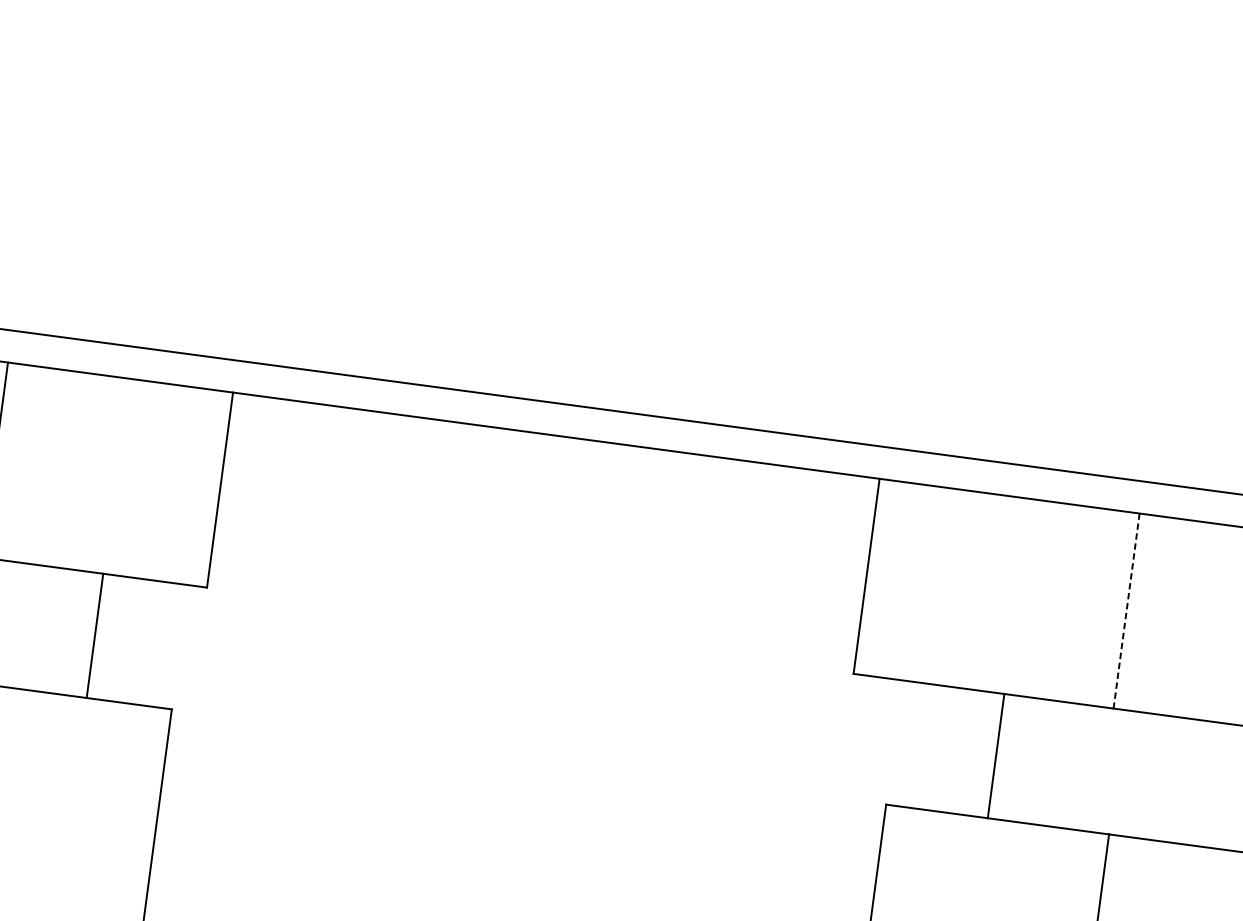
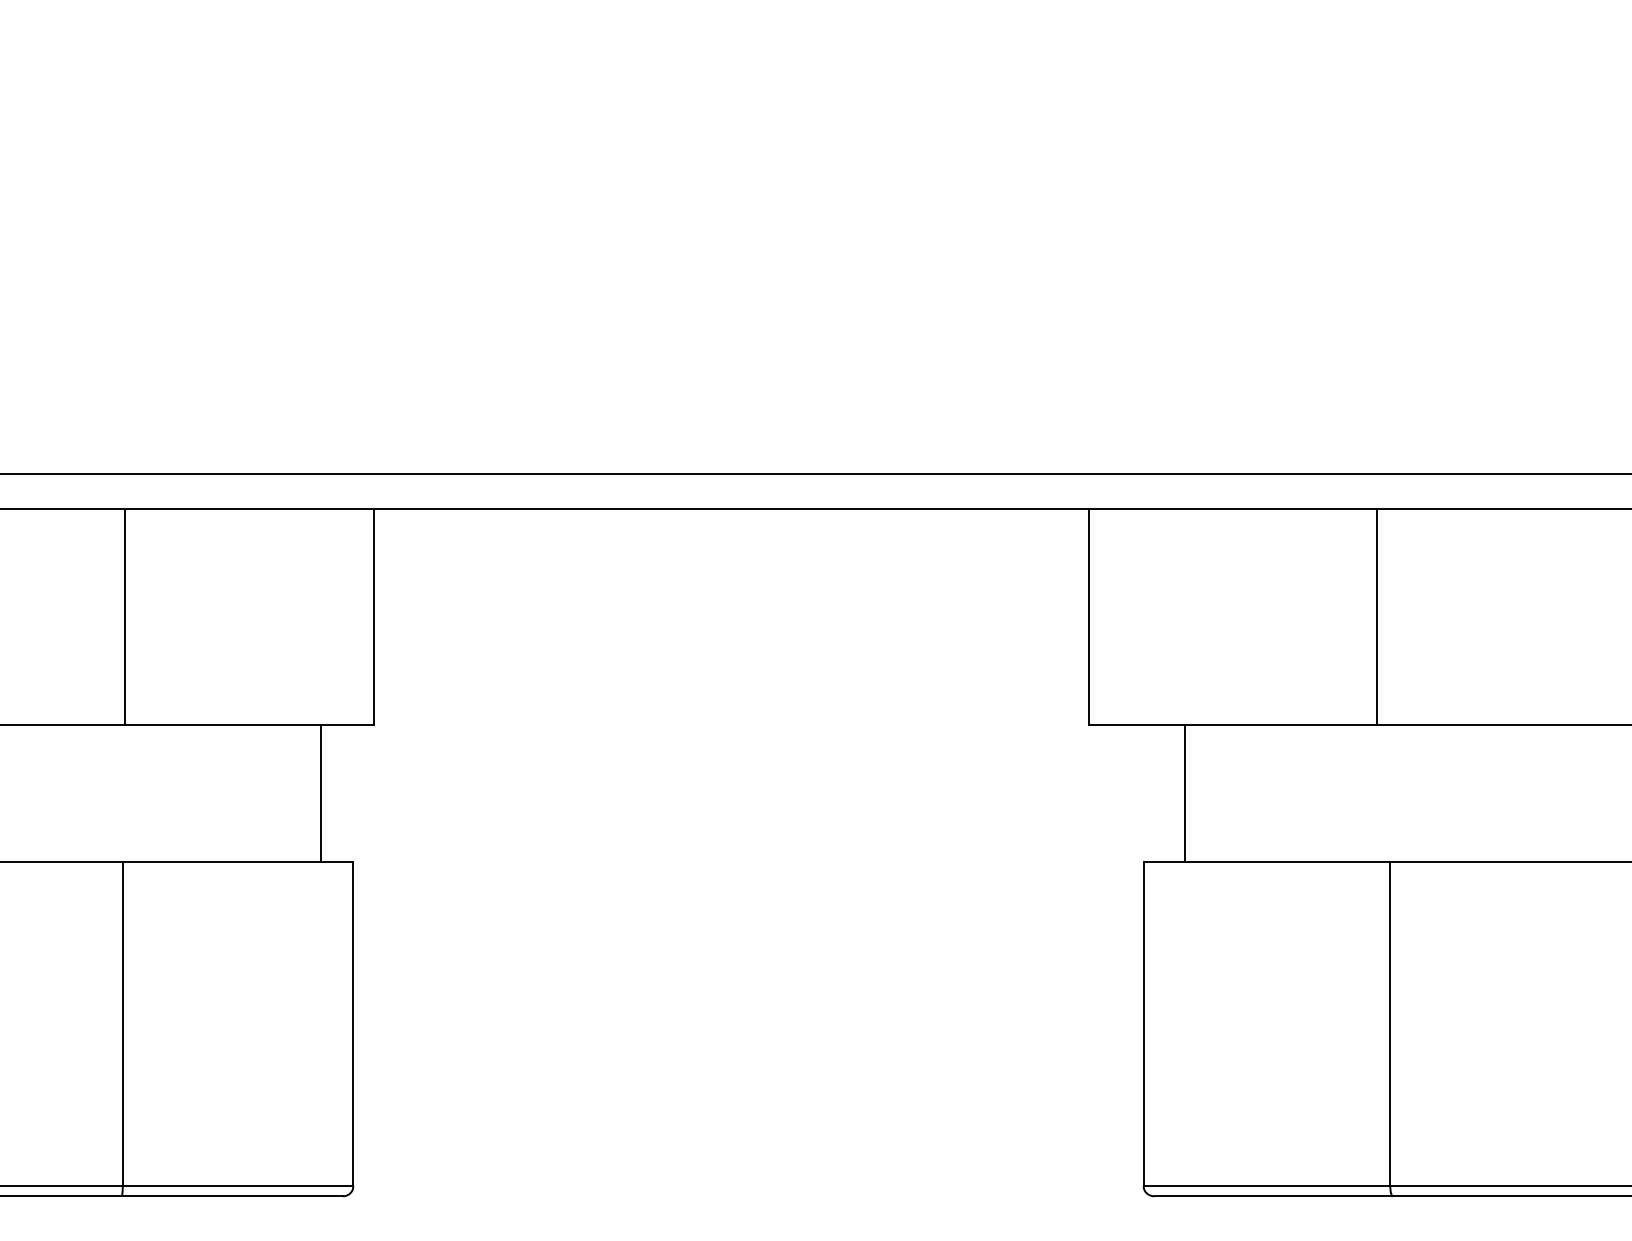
line: (1126, 611) -> (1377, 617), dashed -> solid
line: (95, 635) -> (321, 793), moved
line: (996, 755) -> (1185, 793), moved

